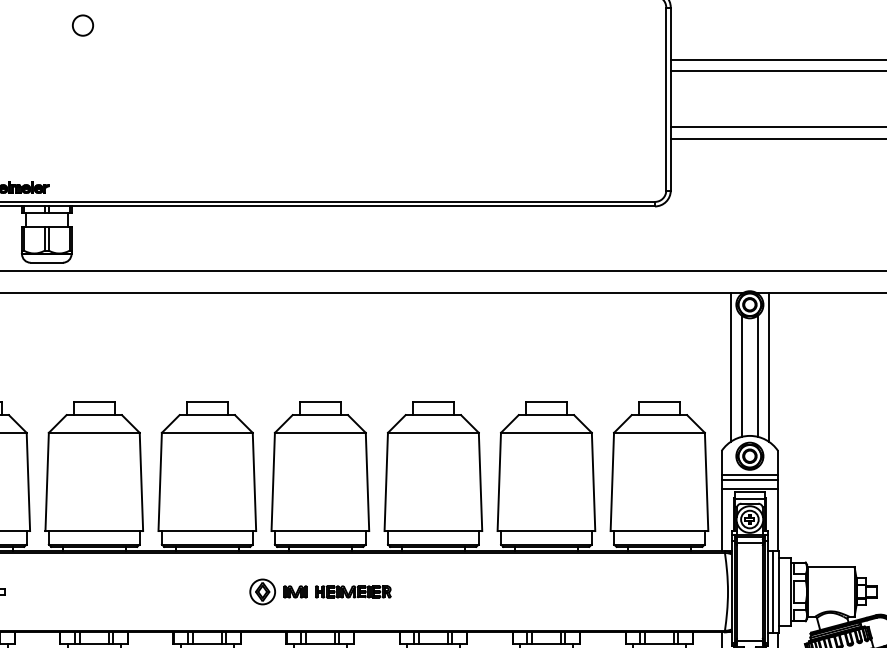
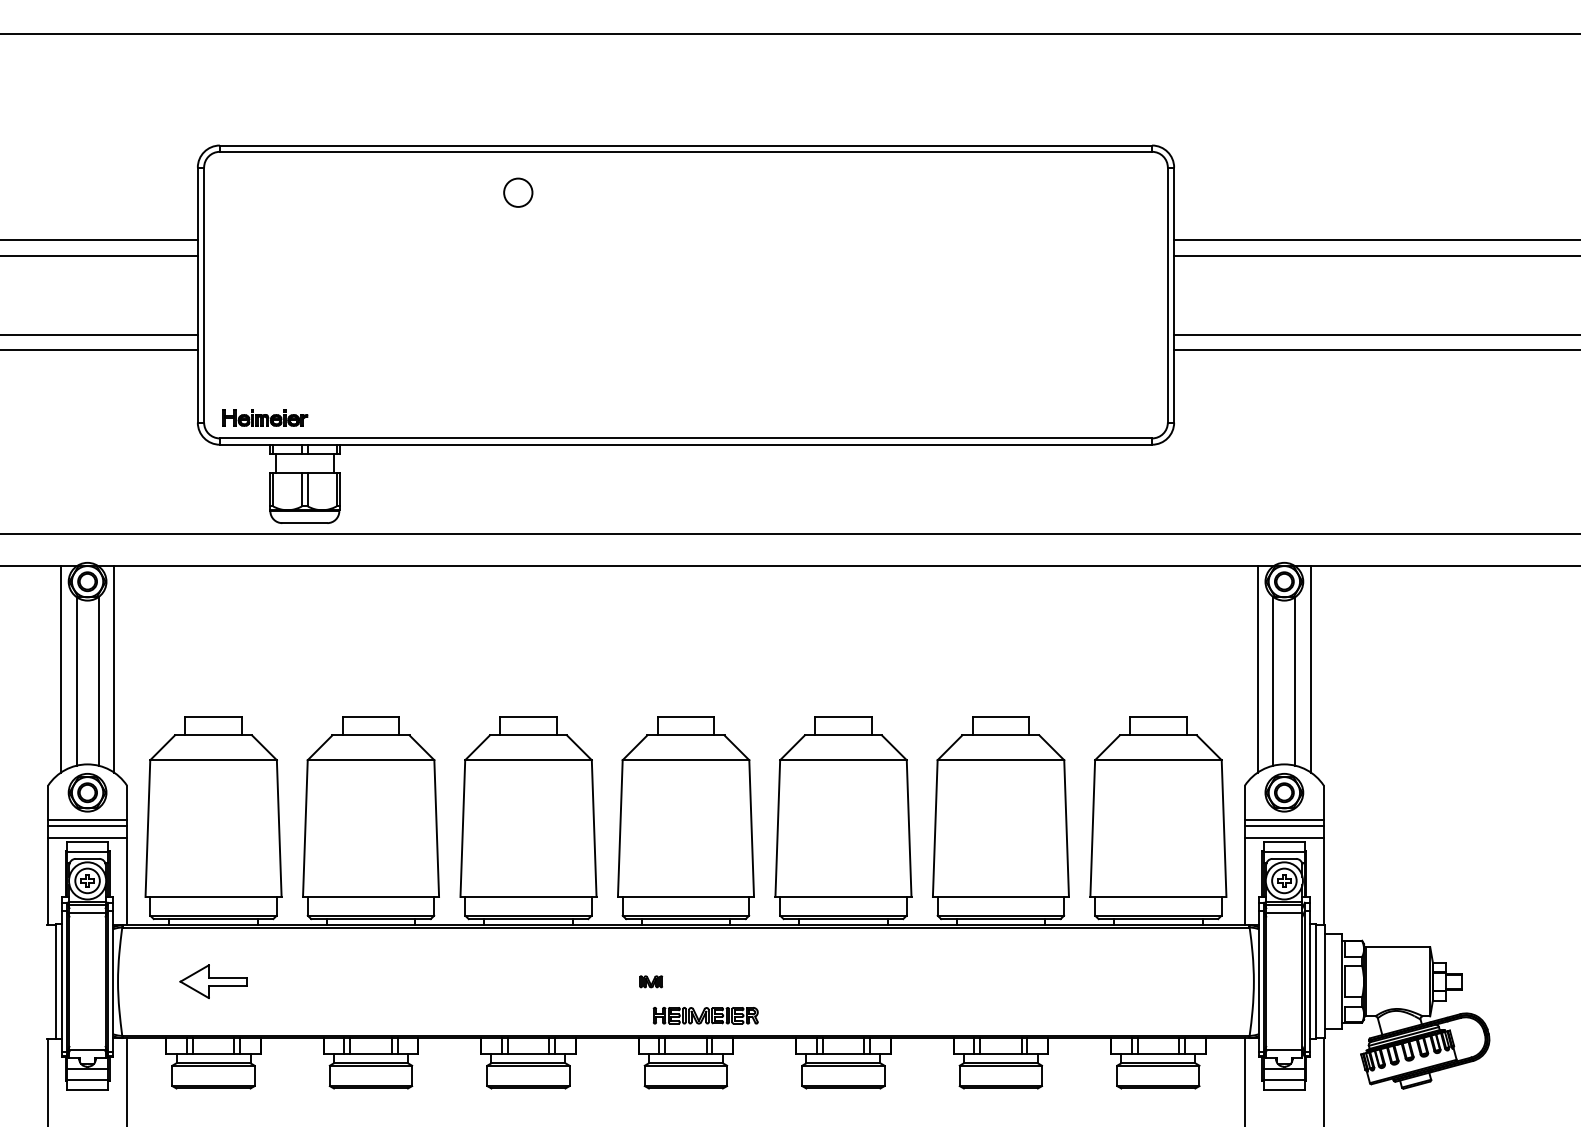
circle: (83, 25) -> (518, 192), moved
part: (262, 591) -> (605, 981), removed
part: (294, 591) -> (650, 981), size x0.7
part: (353, 591) -> (705, 1015), moved

